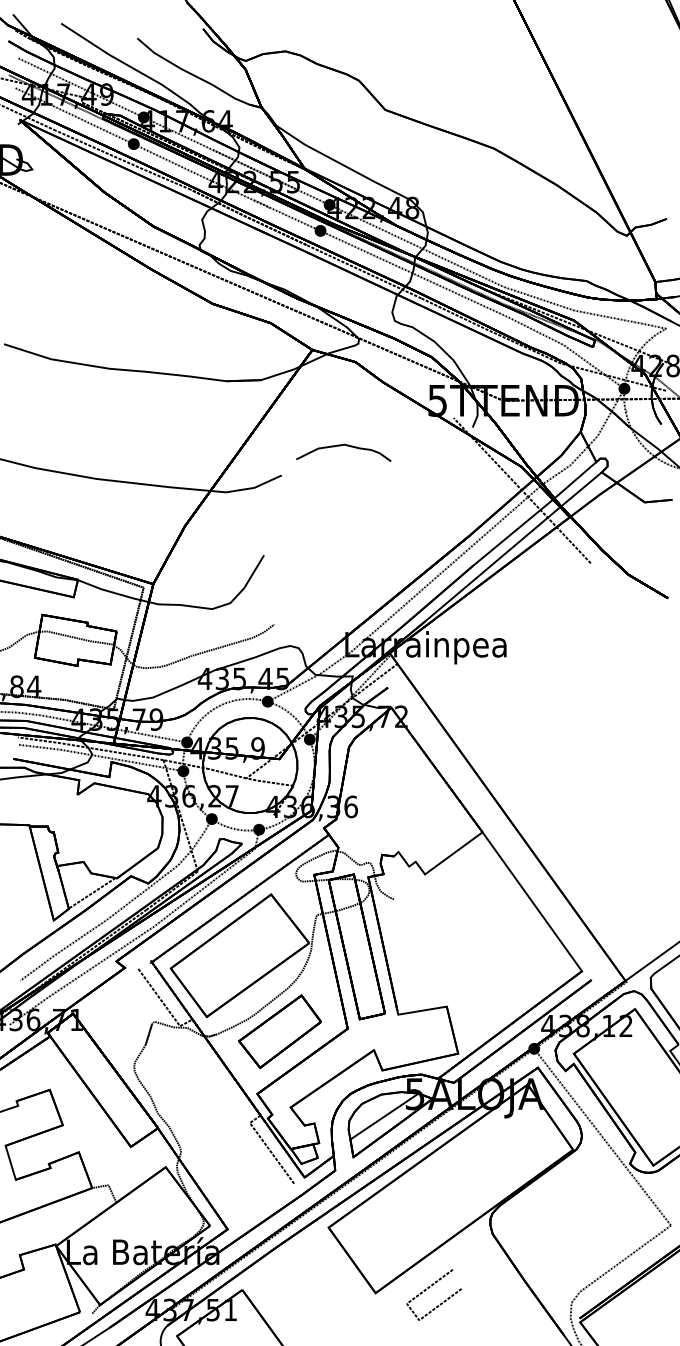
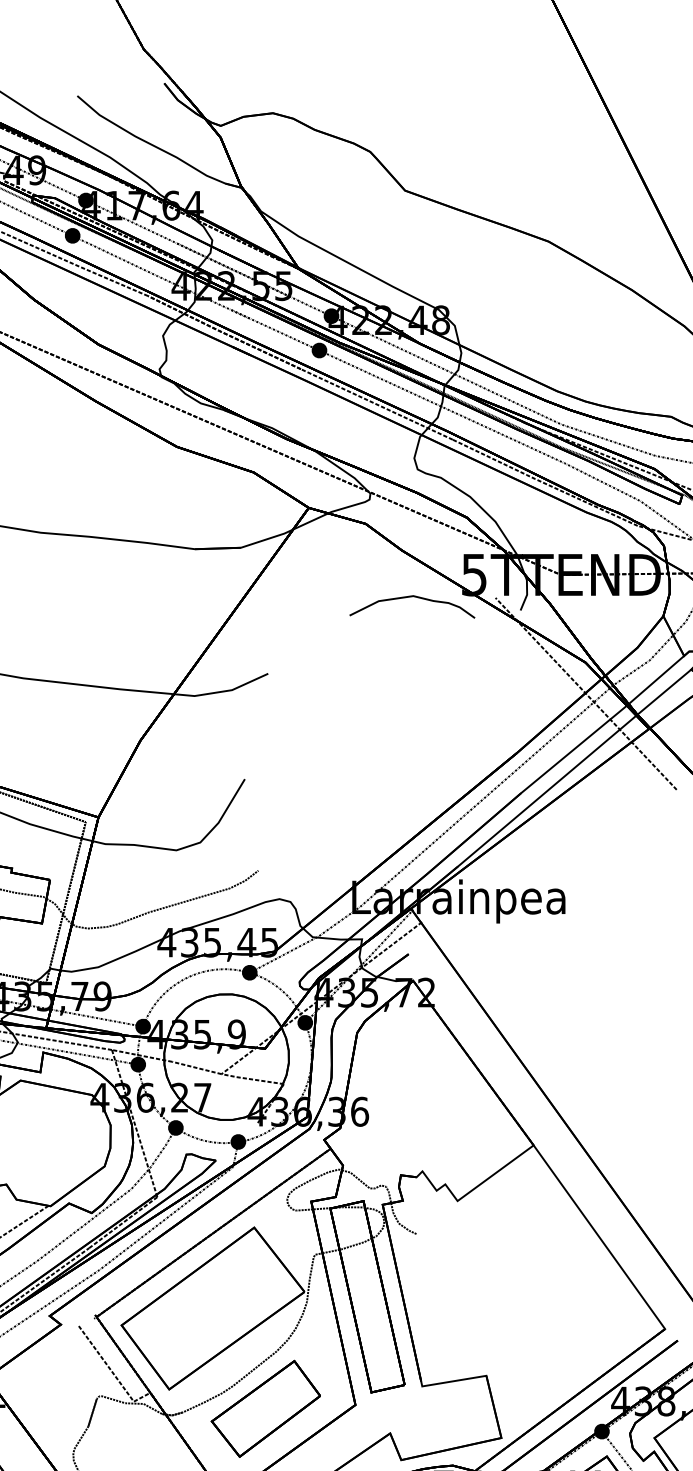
curve: (341, 446) -> (409, 598), moved

